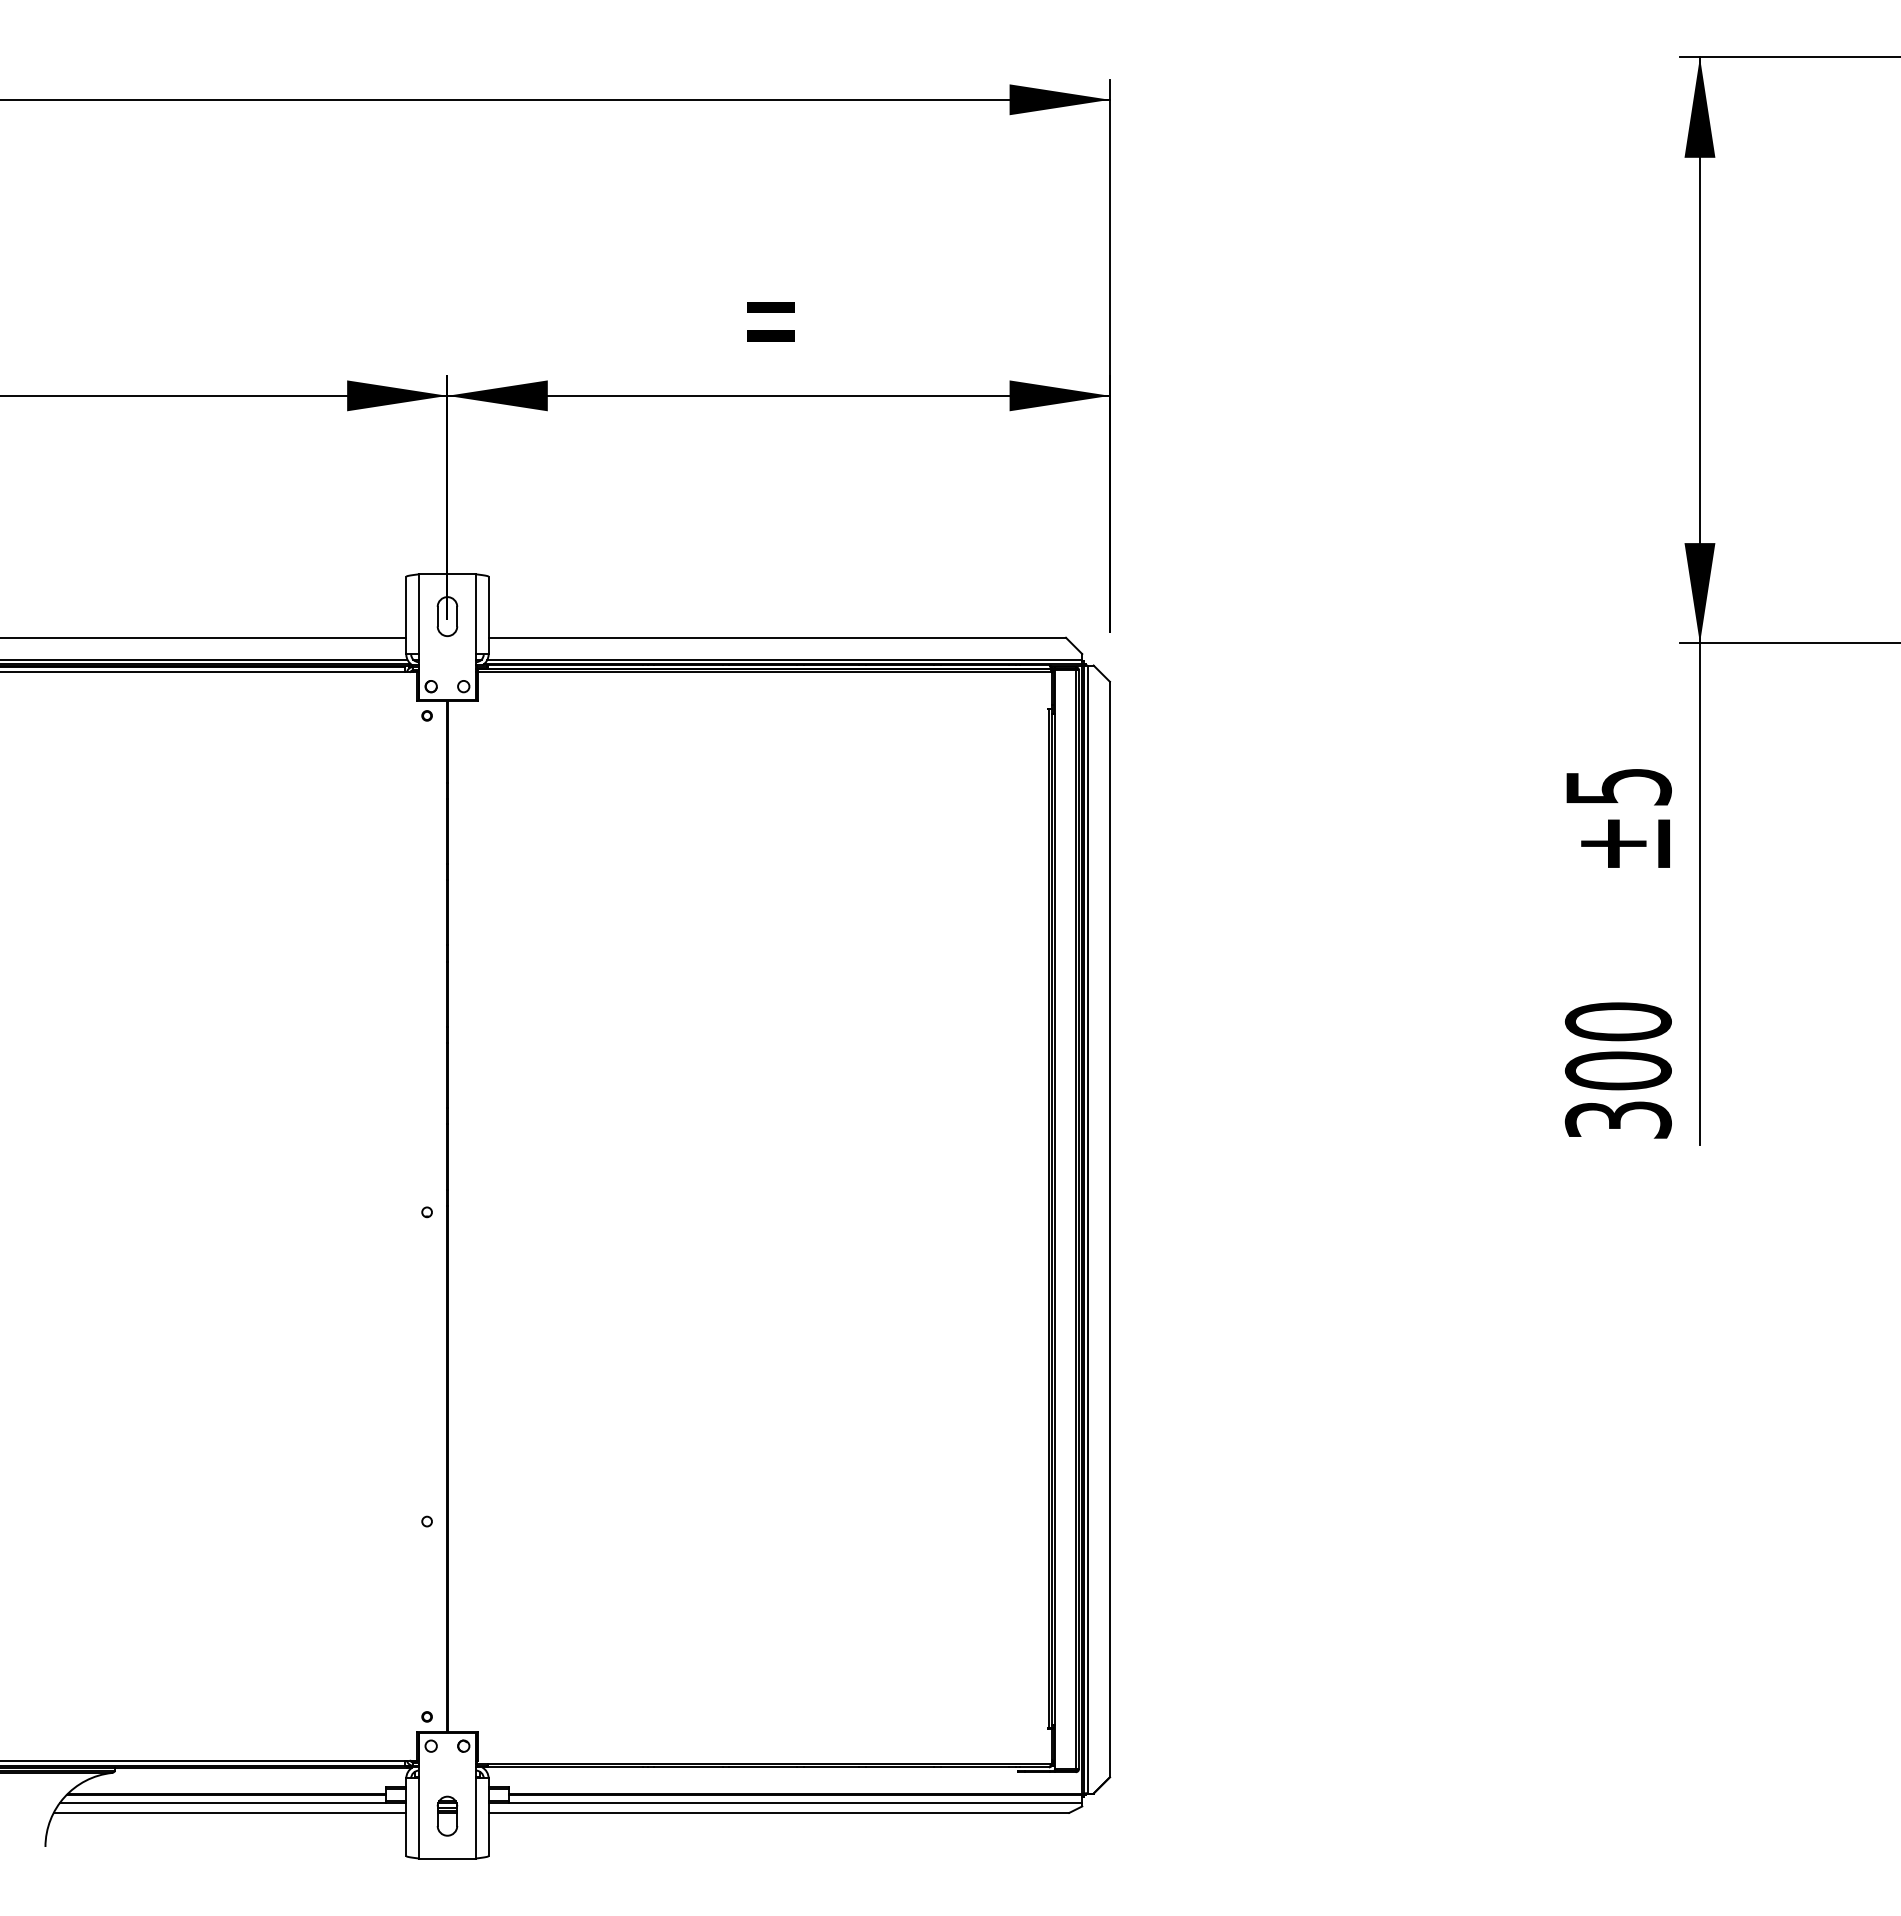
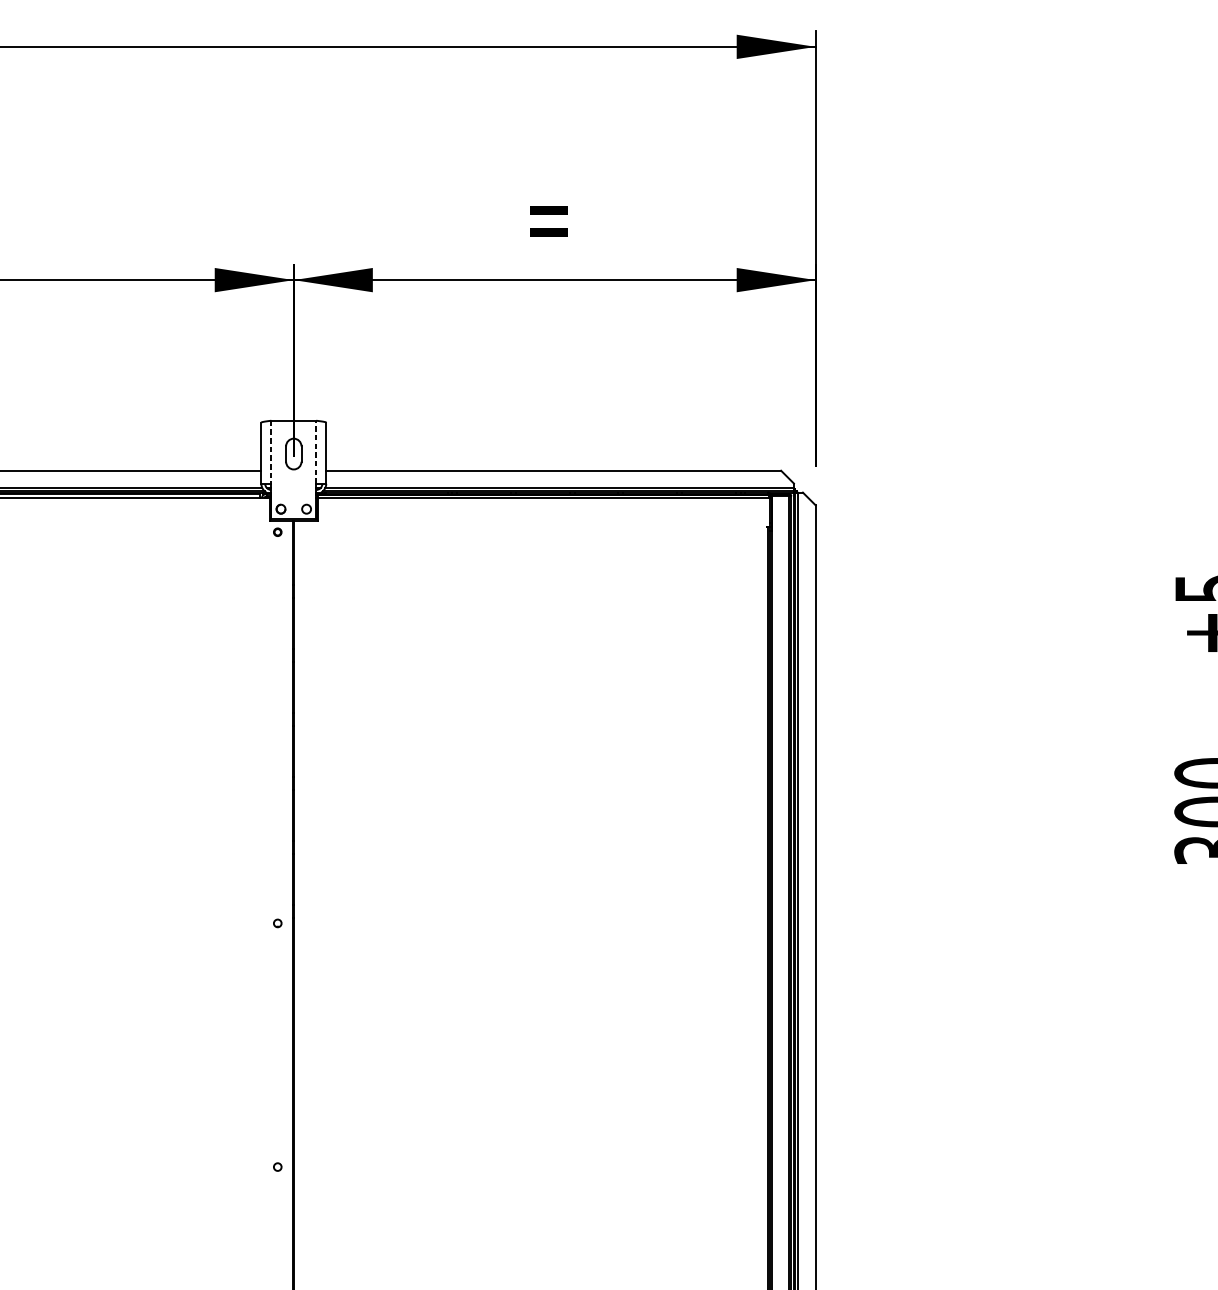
line: (475, 613) -> (315, 451), solid -> dashed
line: (419, 614) -> (271, 452), solid -> dashed

